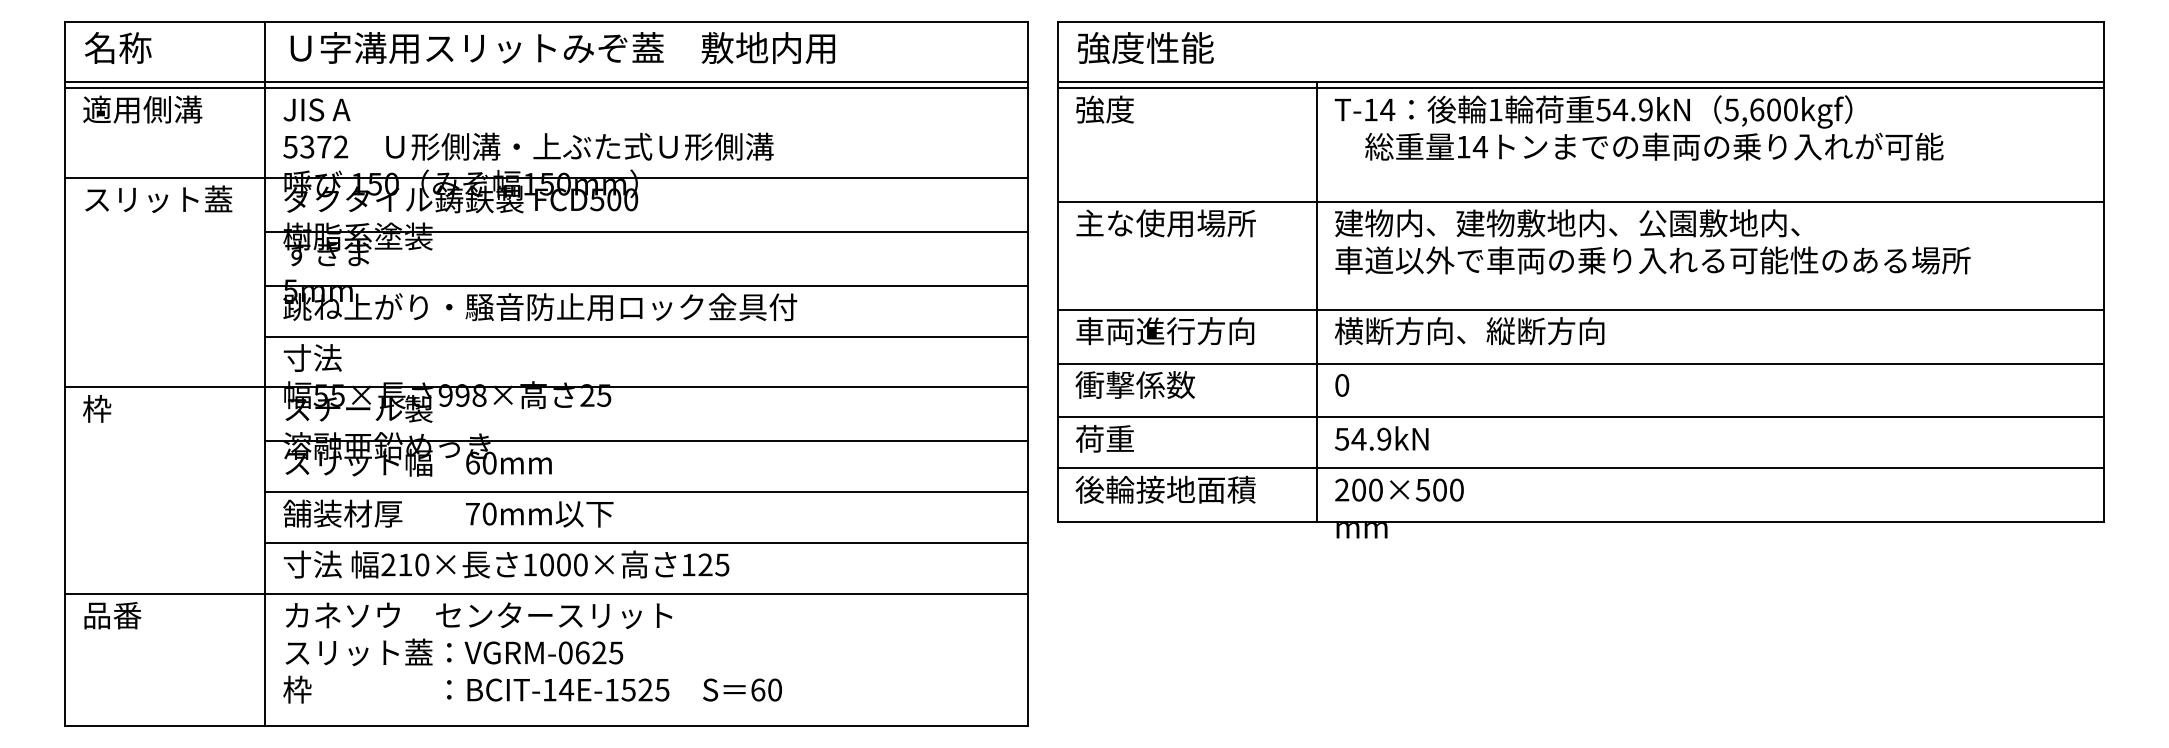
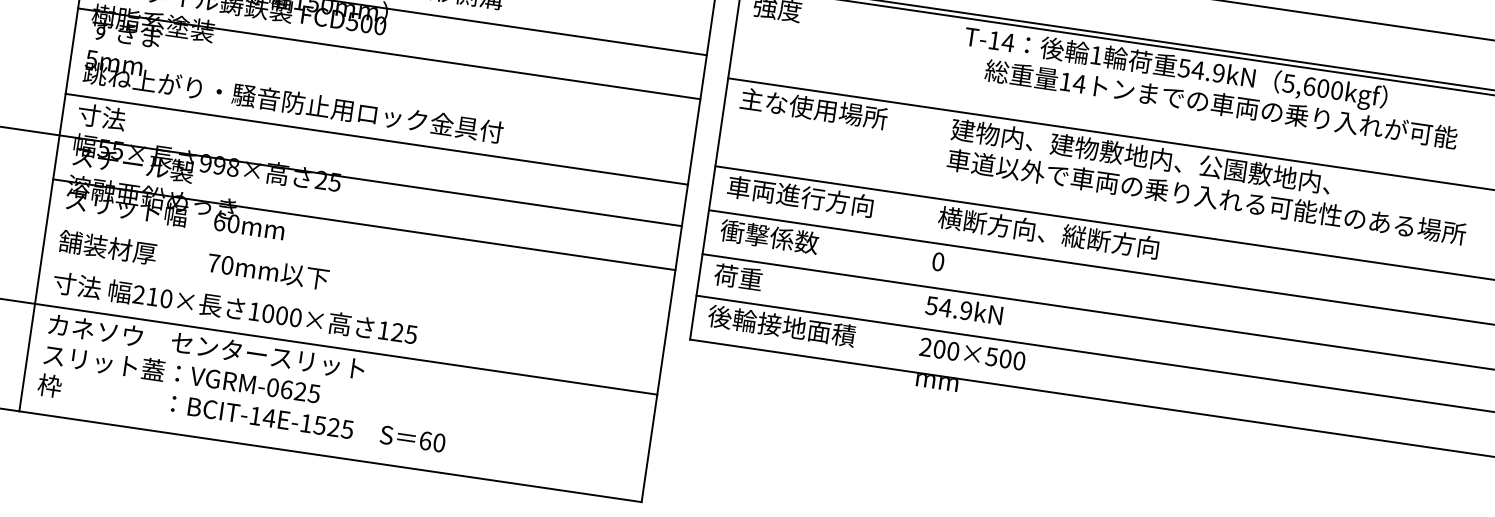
line: (646, 285) -> (382, 97), removed
line: (1316, 302) -> (927, 191), removed
line: (646, 492) -> (358, 266), removed
line: (646, 543) -> (351, 308), removed

